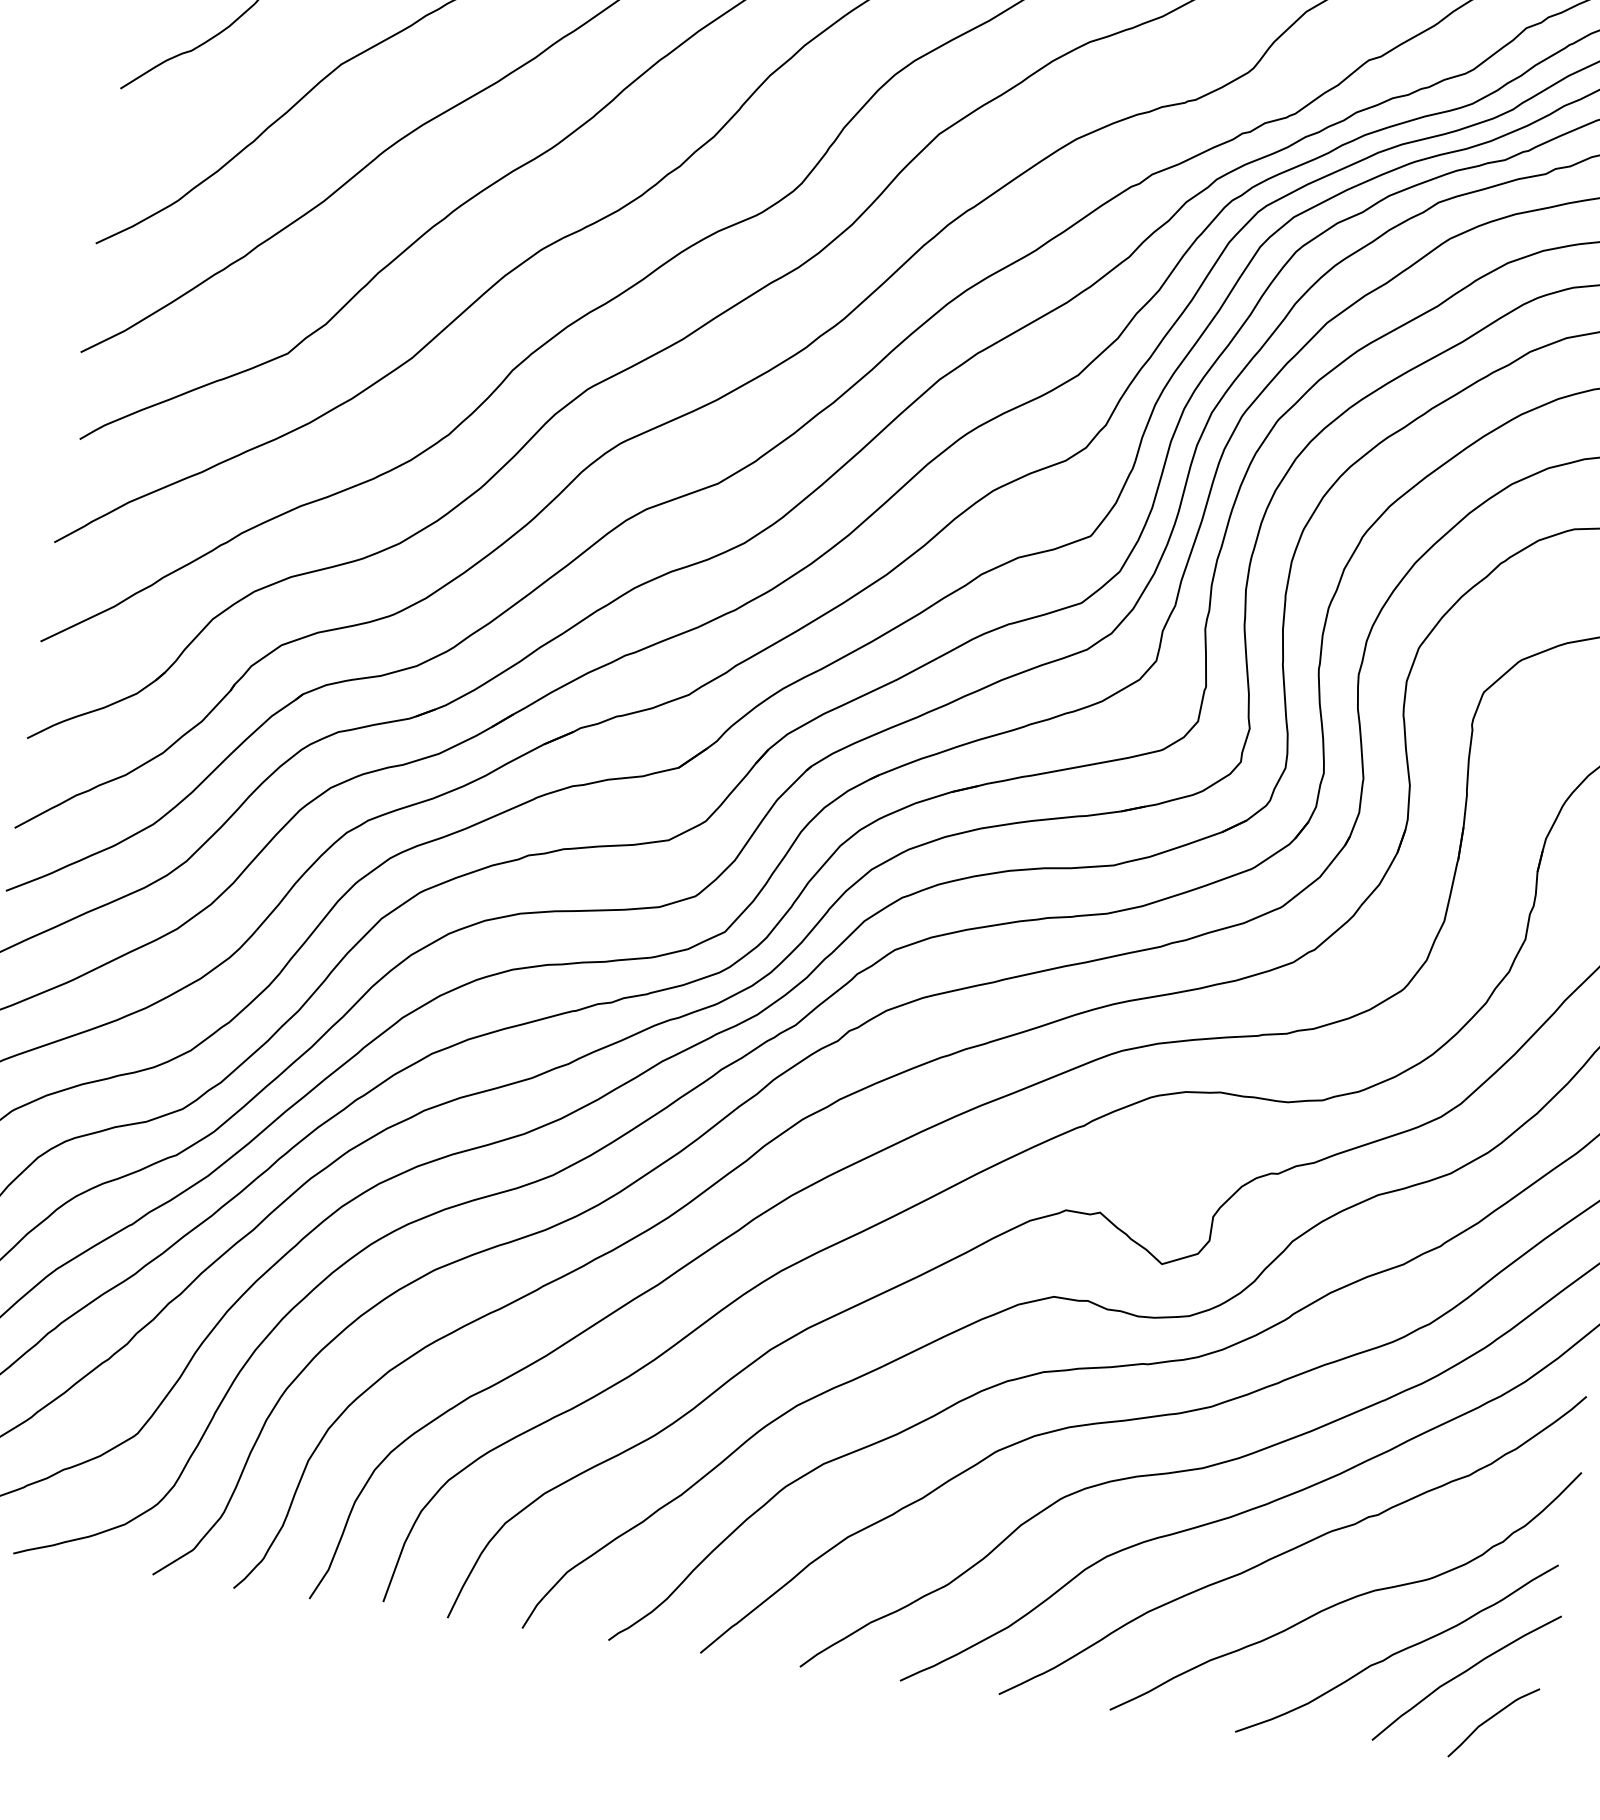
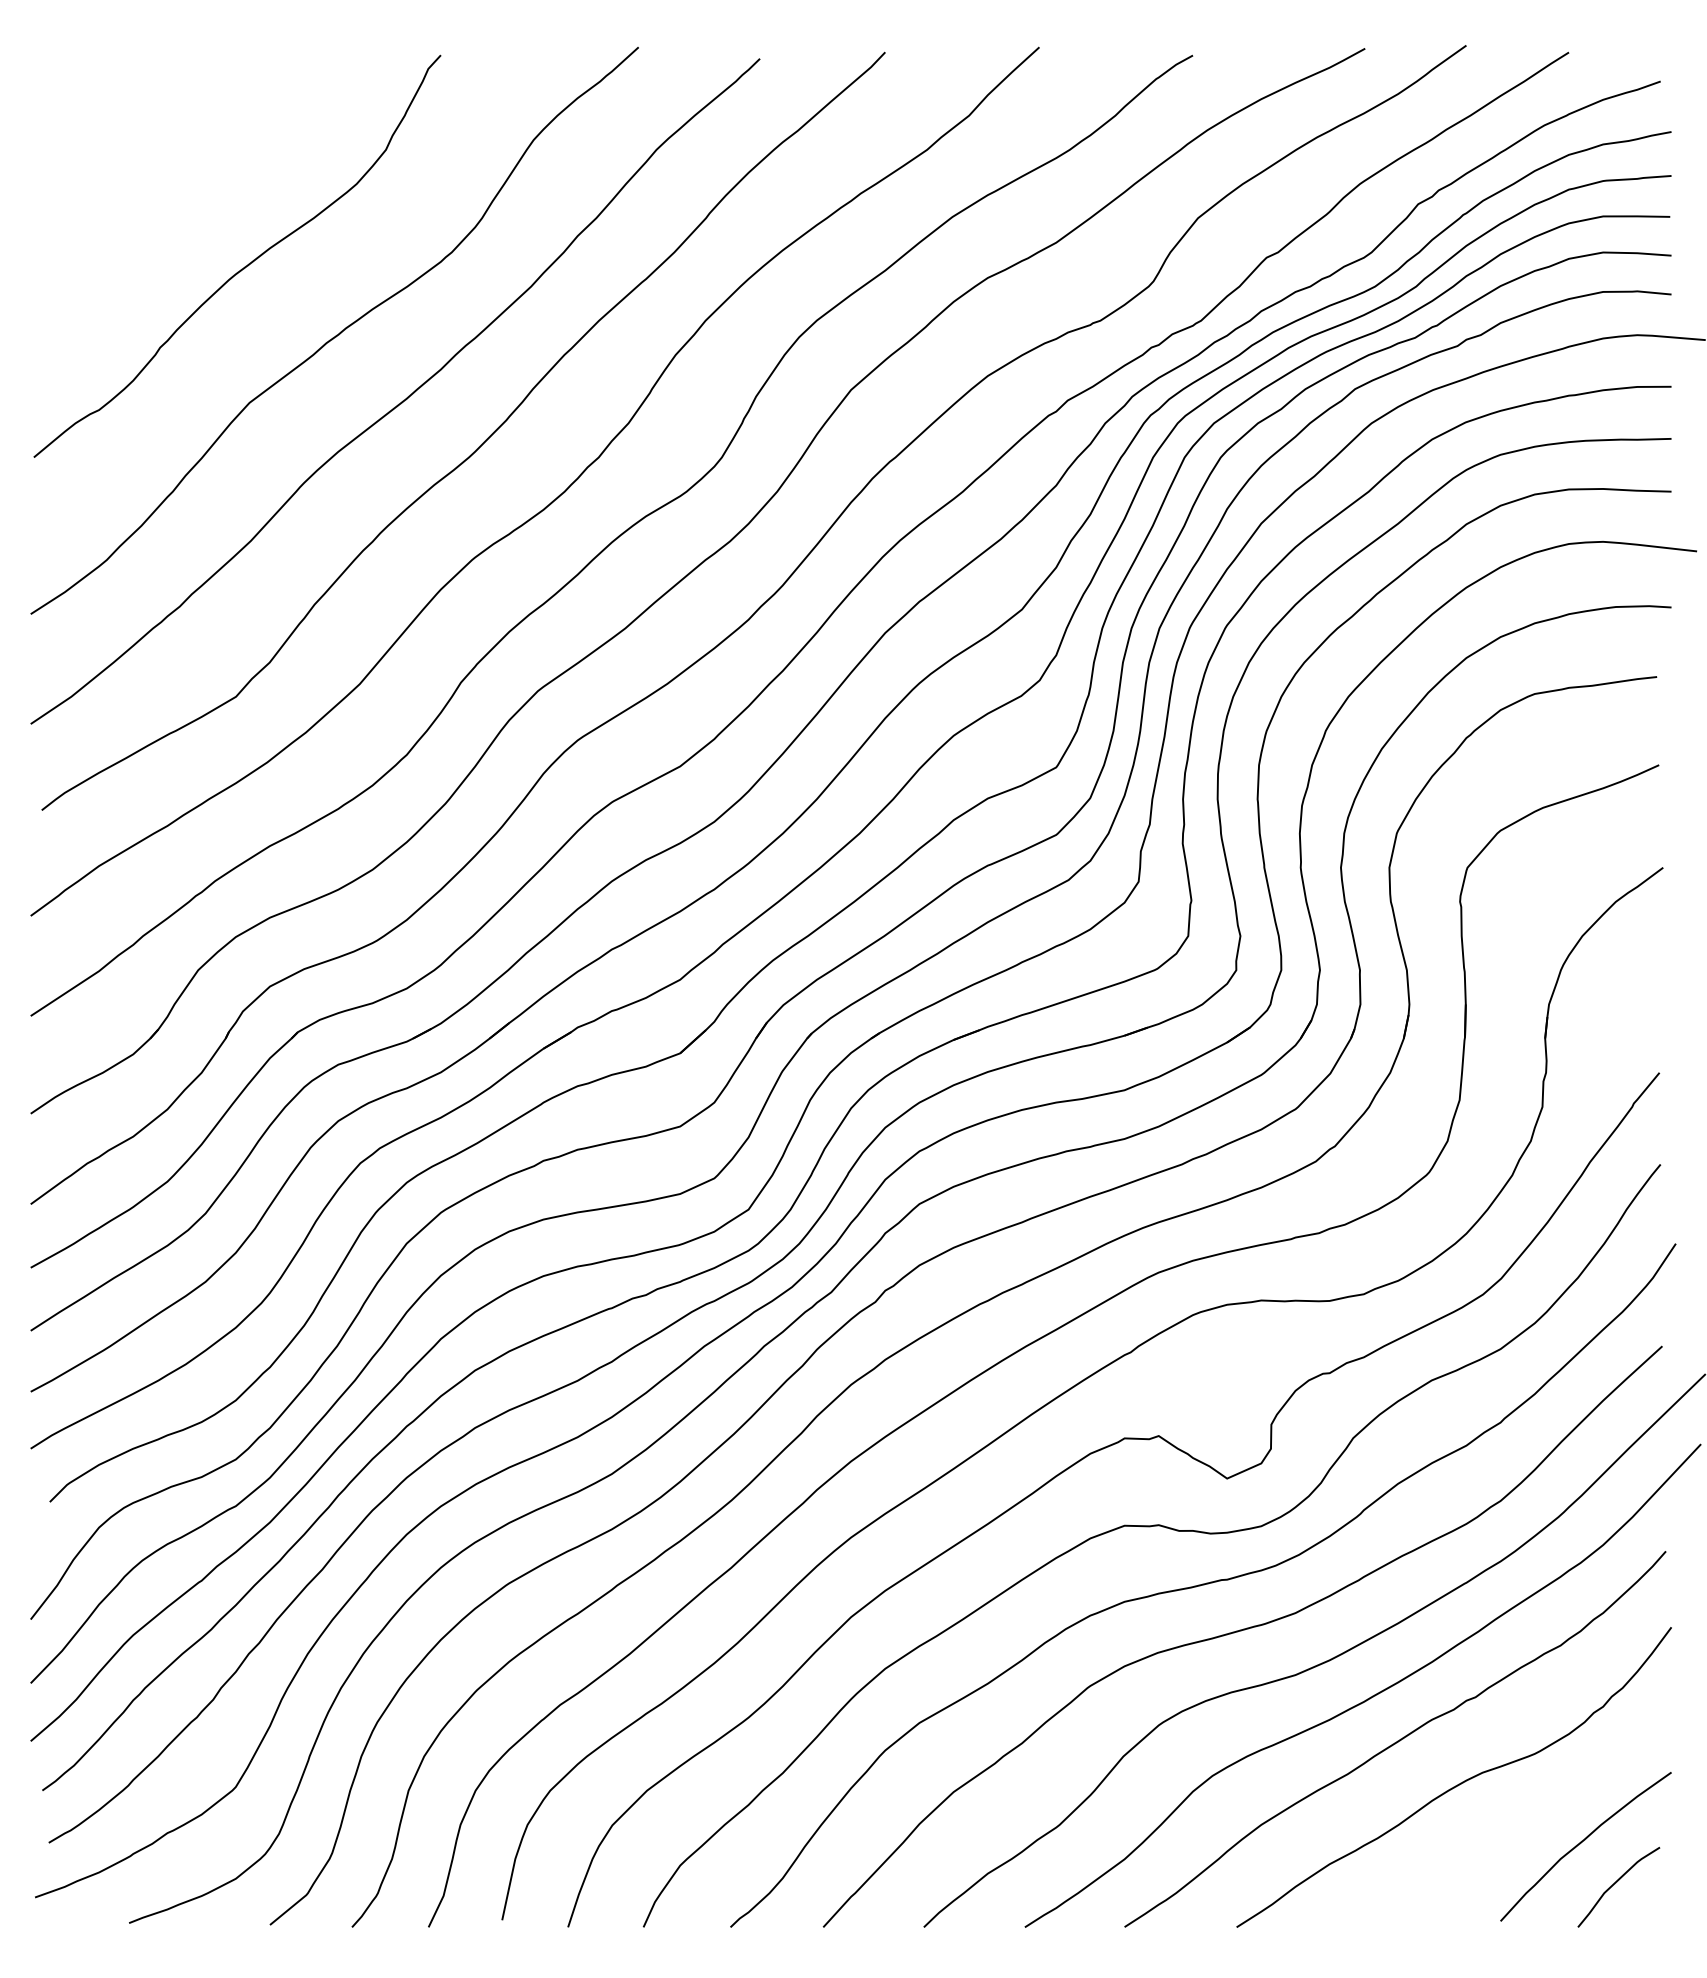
curve: (1399, 1650) -> (1515, 1828), removed

